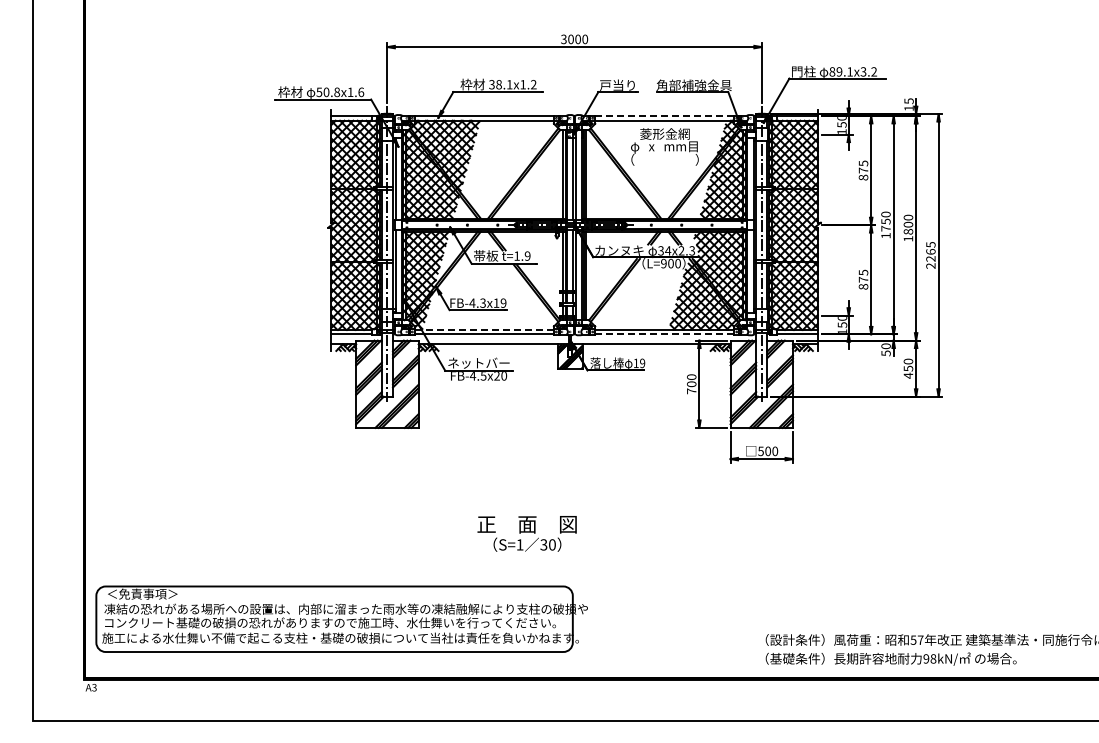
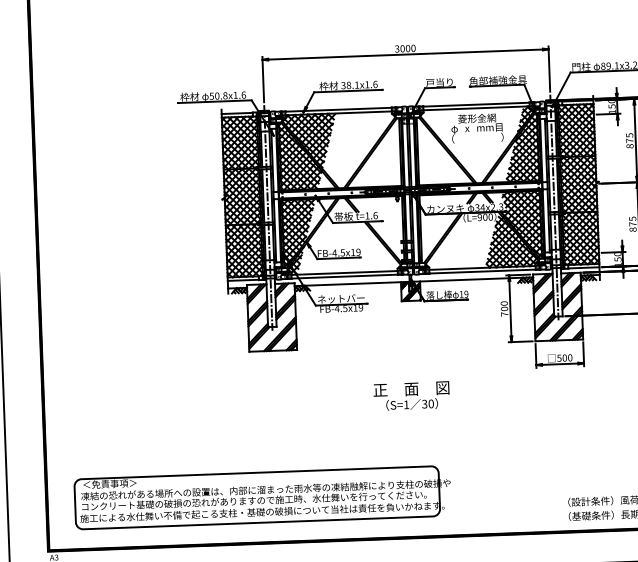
text: (533, 84) -> (375, 84), 38.1x1.2 -> 38.1x1.6
line: (664, 115) -> (476, 104), dashed -> solid
text: (527, 255) -> (375, 215), t=1.9 -> t=1.6
text: (482, 302) -> (342, 252), FB-4.3x19 -> FB-4.5x19
line: (484, 329) -> (344, 272), dashed -> solid
line: (664, 334) -> (482, 271), dashed -> solid
text: (500, 376) -> (358, 308), FB-4.5x20 -> FB-4.5x19
text: (526, 533) -> (411, 395), moved
part: (341, 618) -> (262, 497), moved

